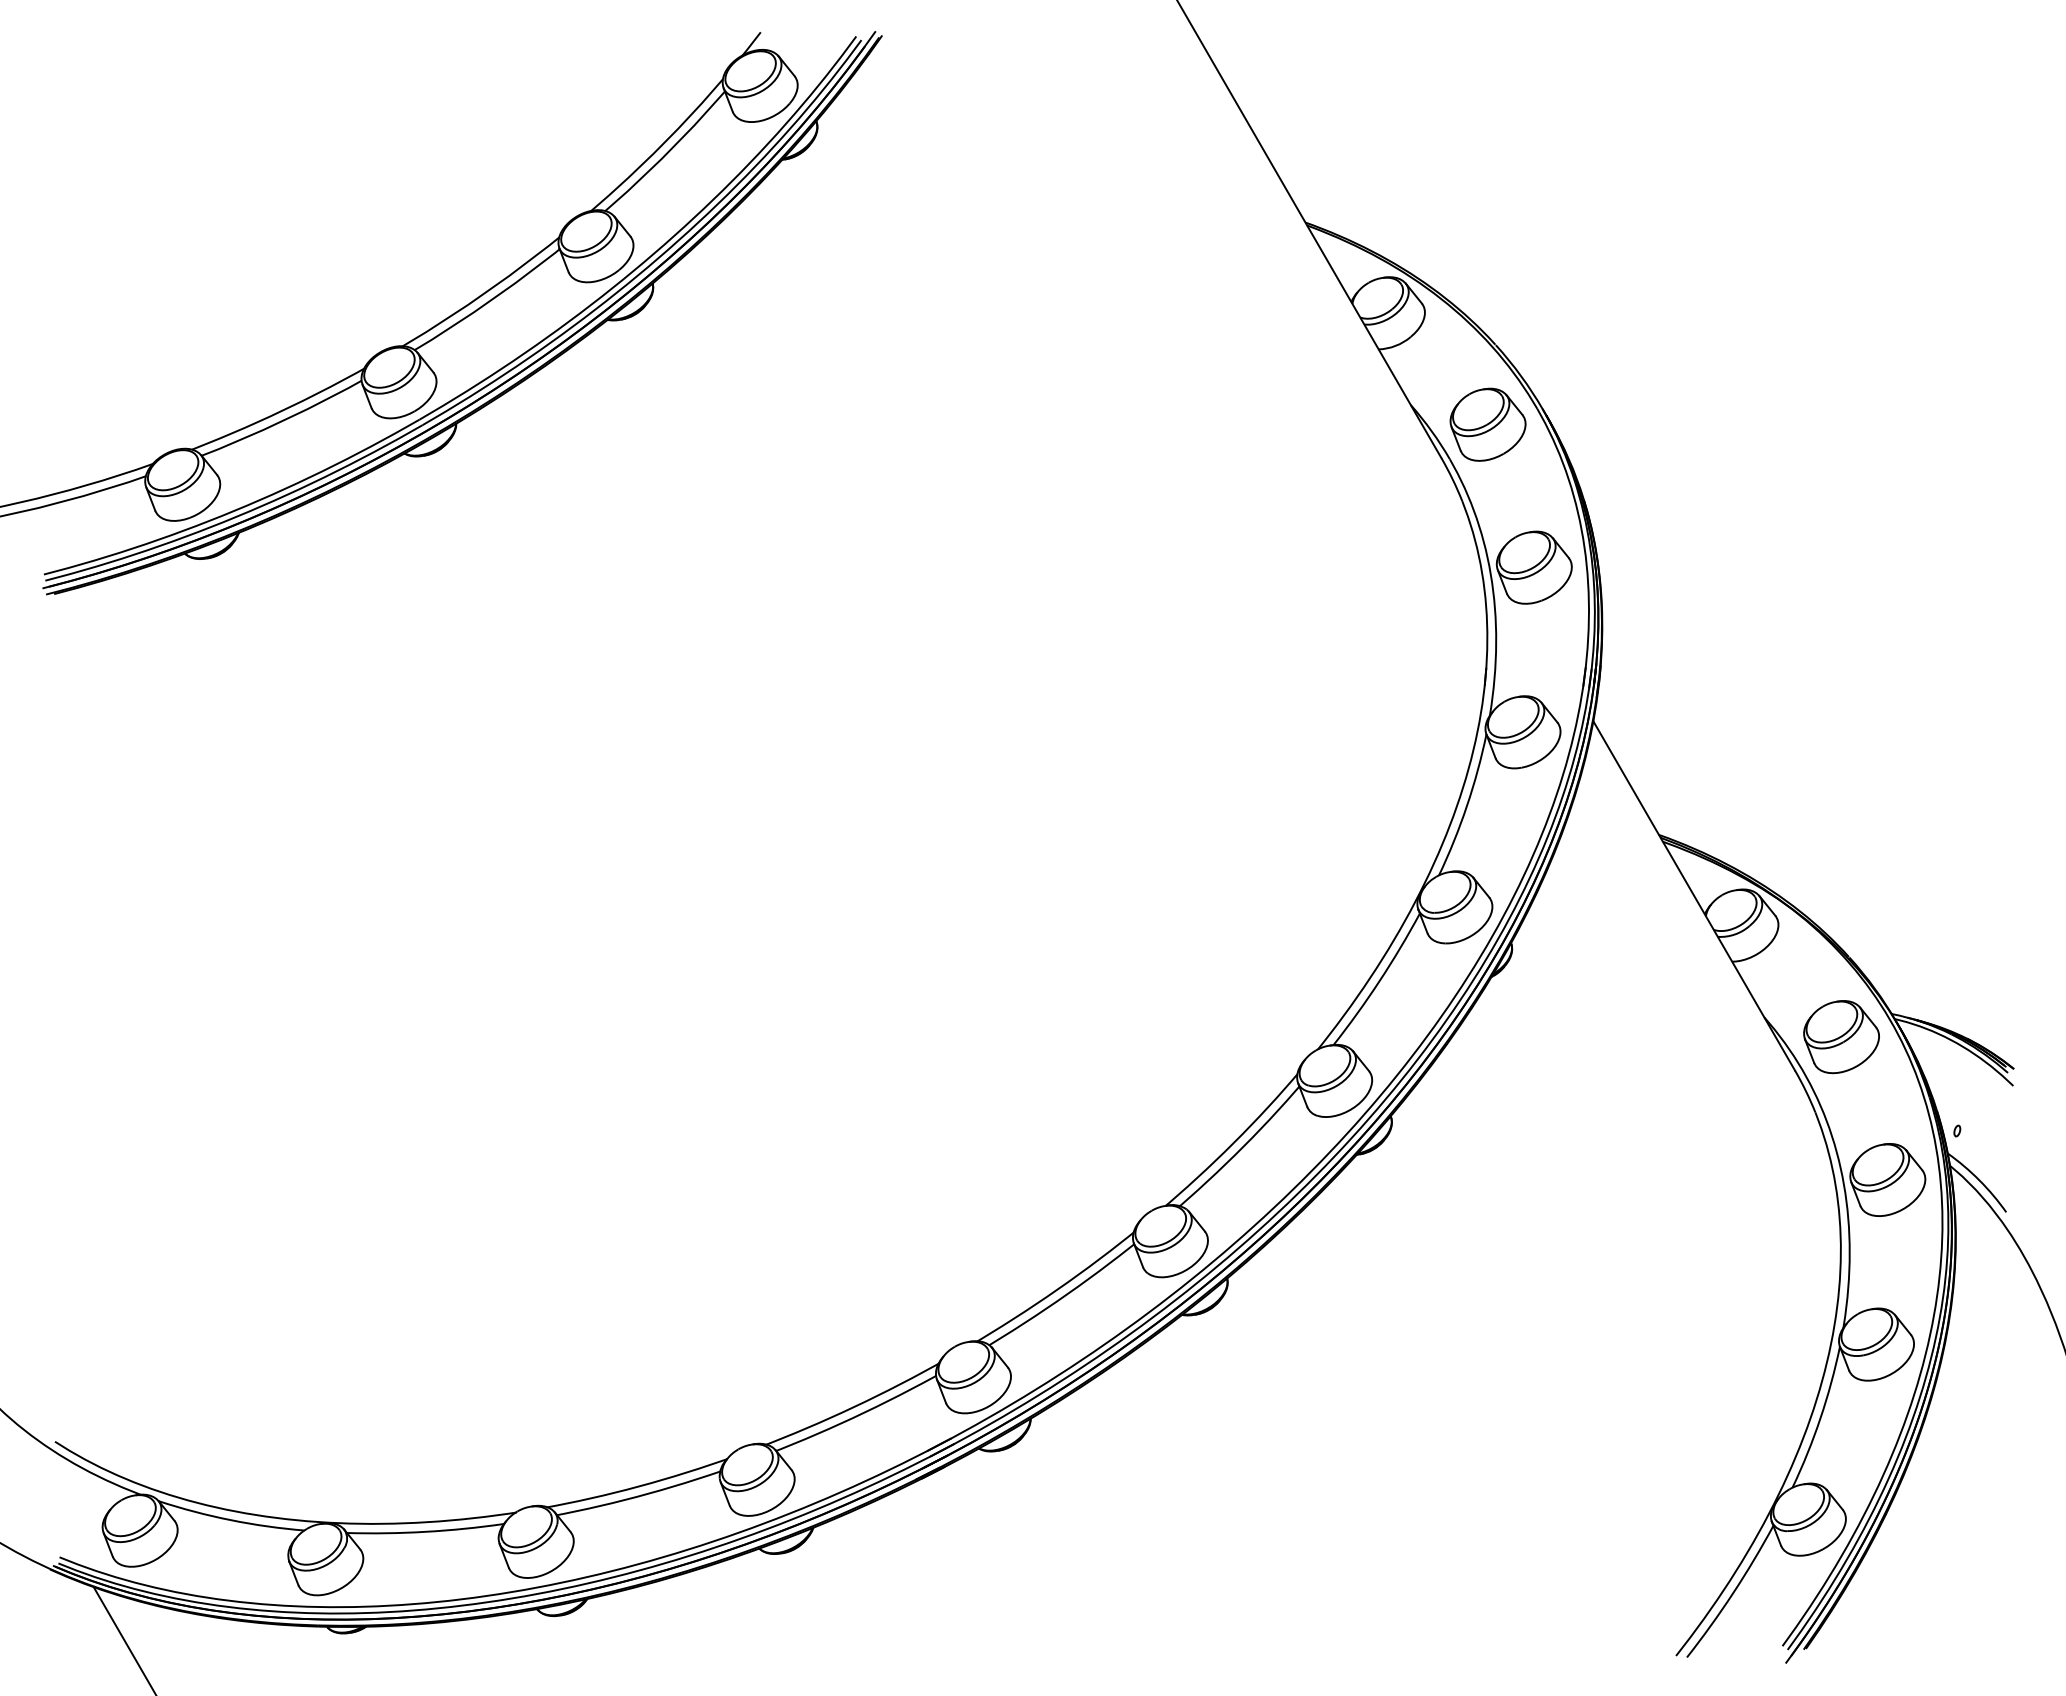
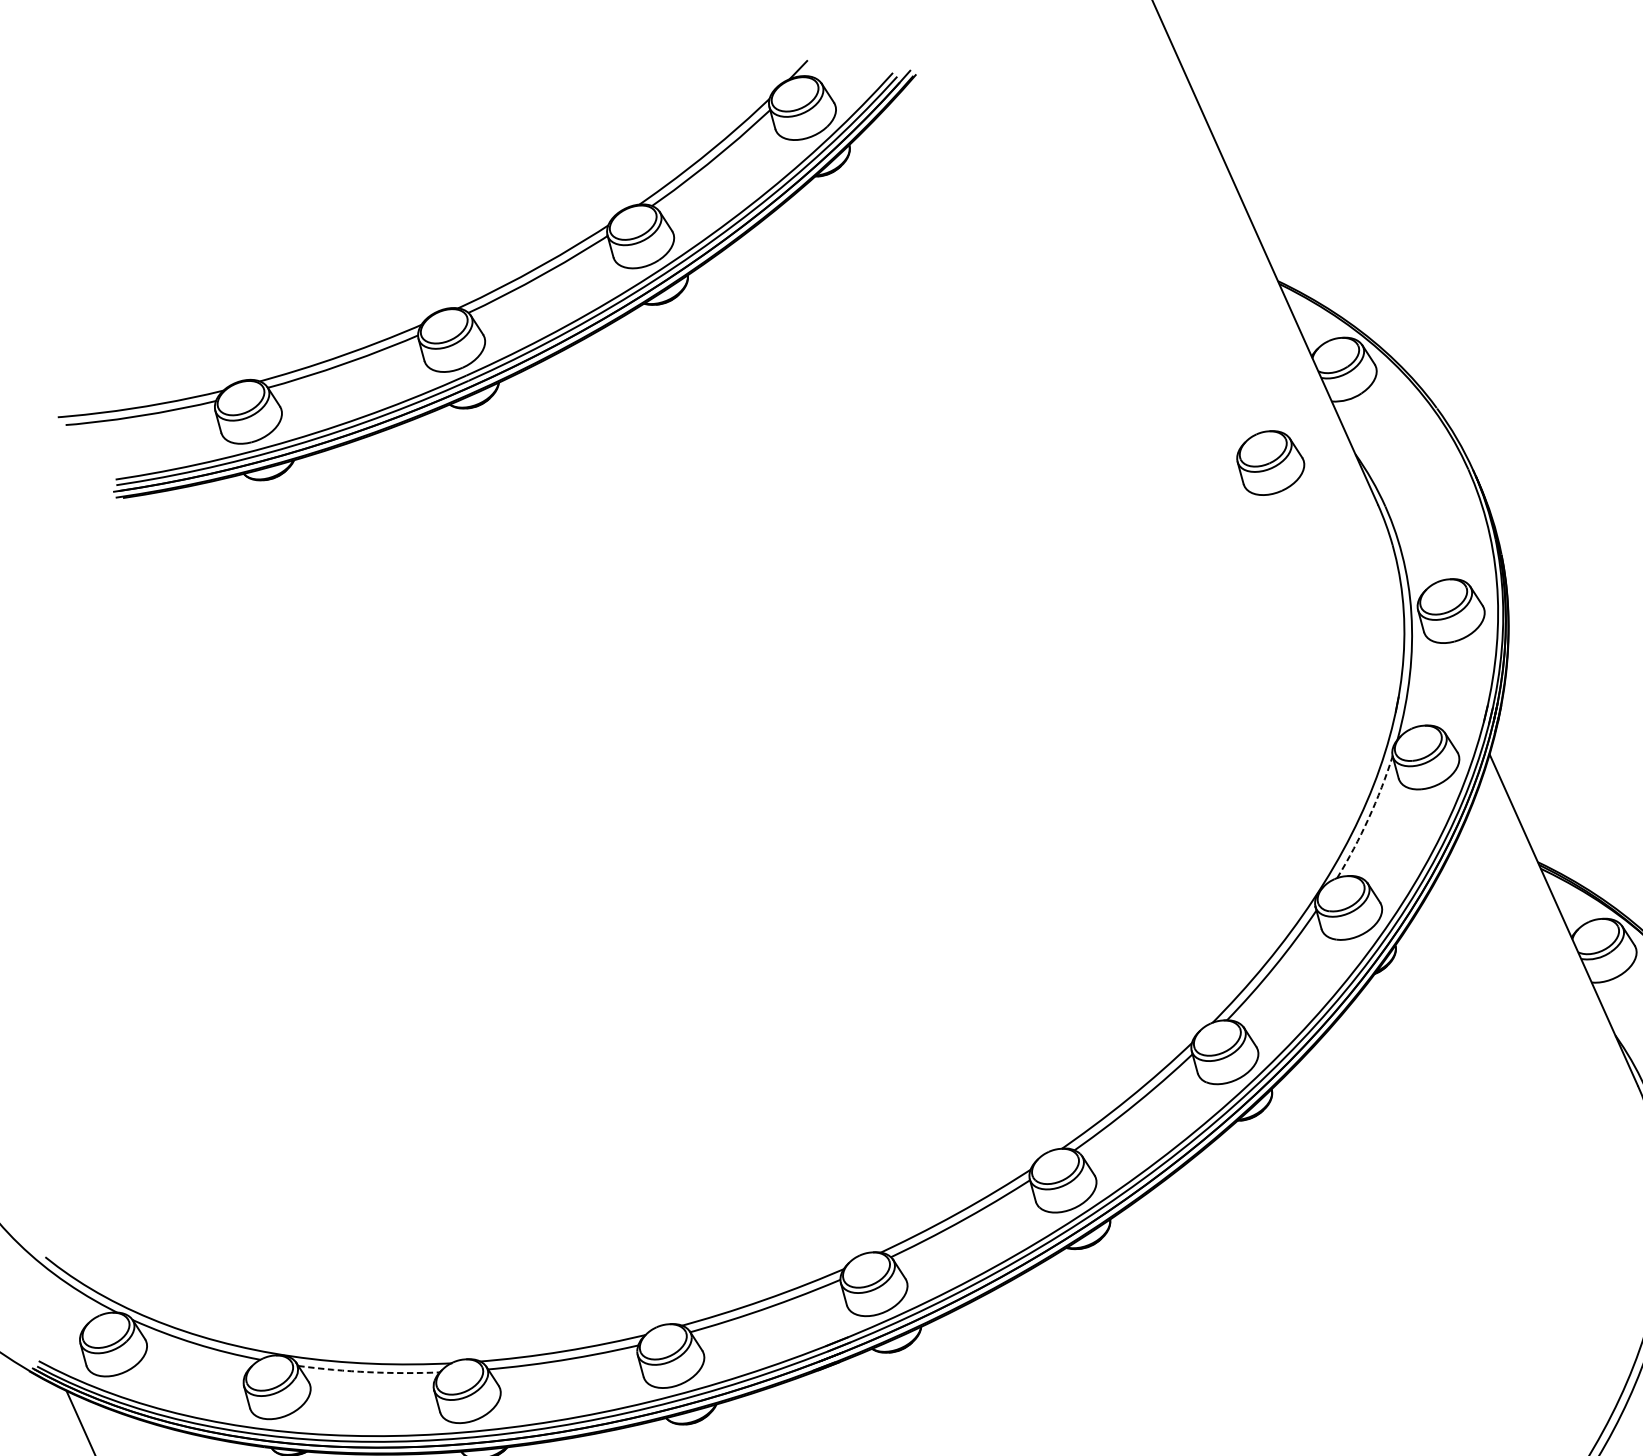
part: (1487, 424) -> (1270, 463), moved
arc: (1466, 806) -> (1368, 818), solid -> dashed
arc: (425, 1531) -> (368, 1371), solid -> dashed

